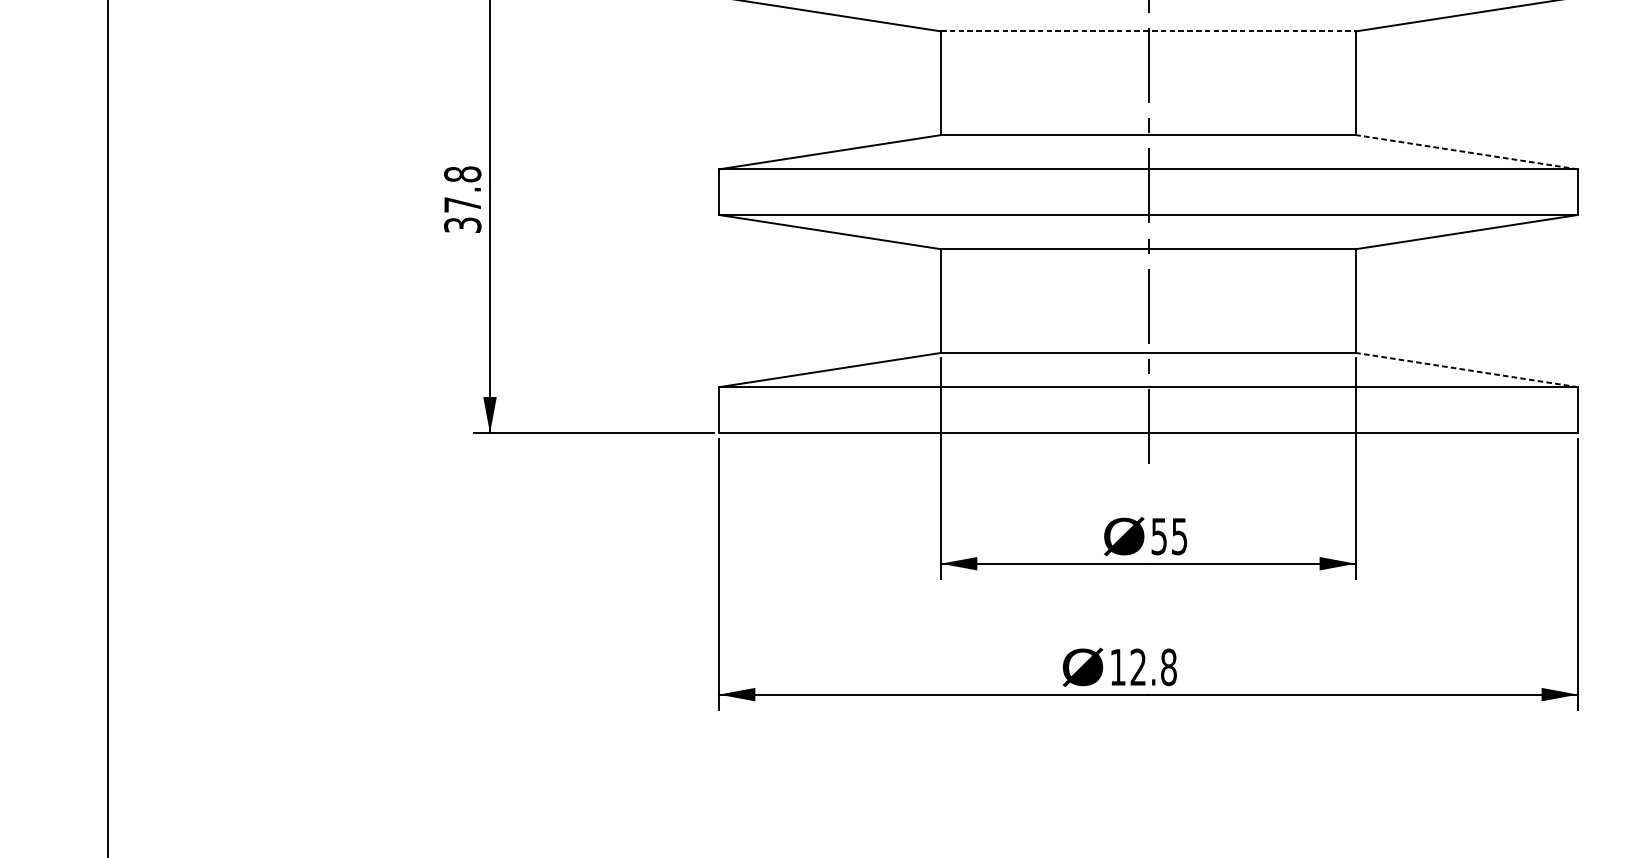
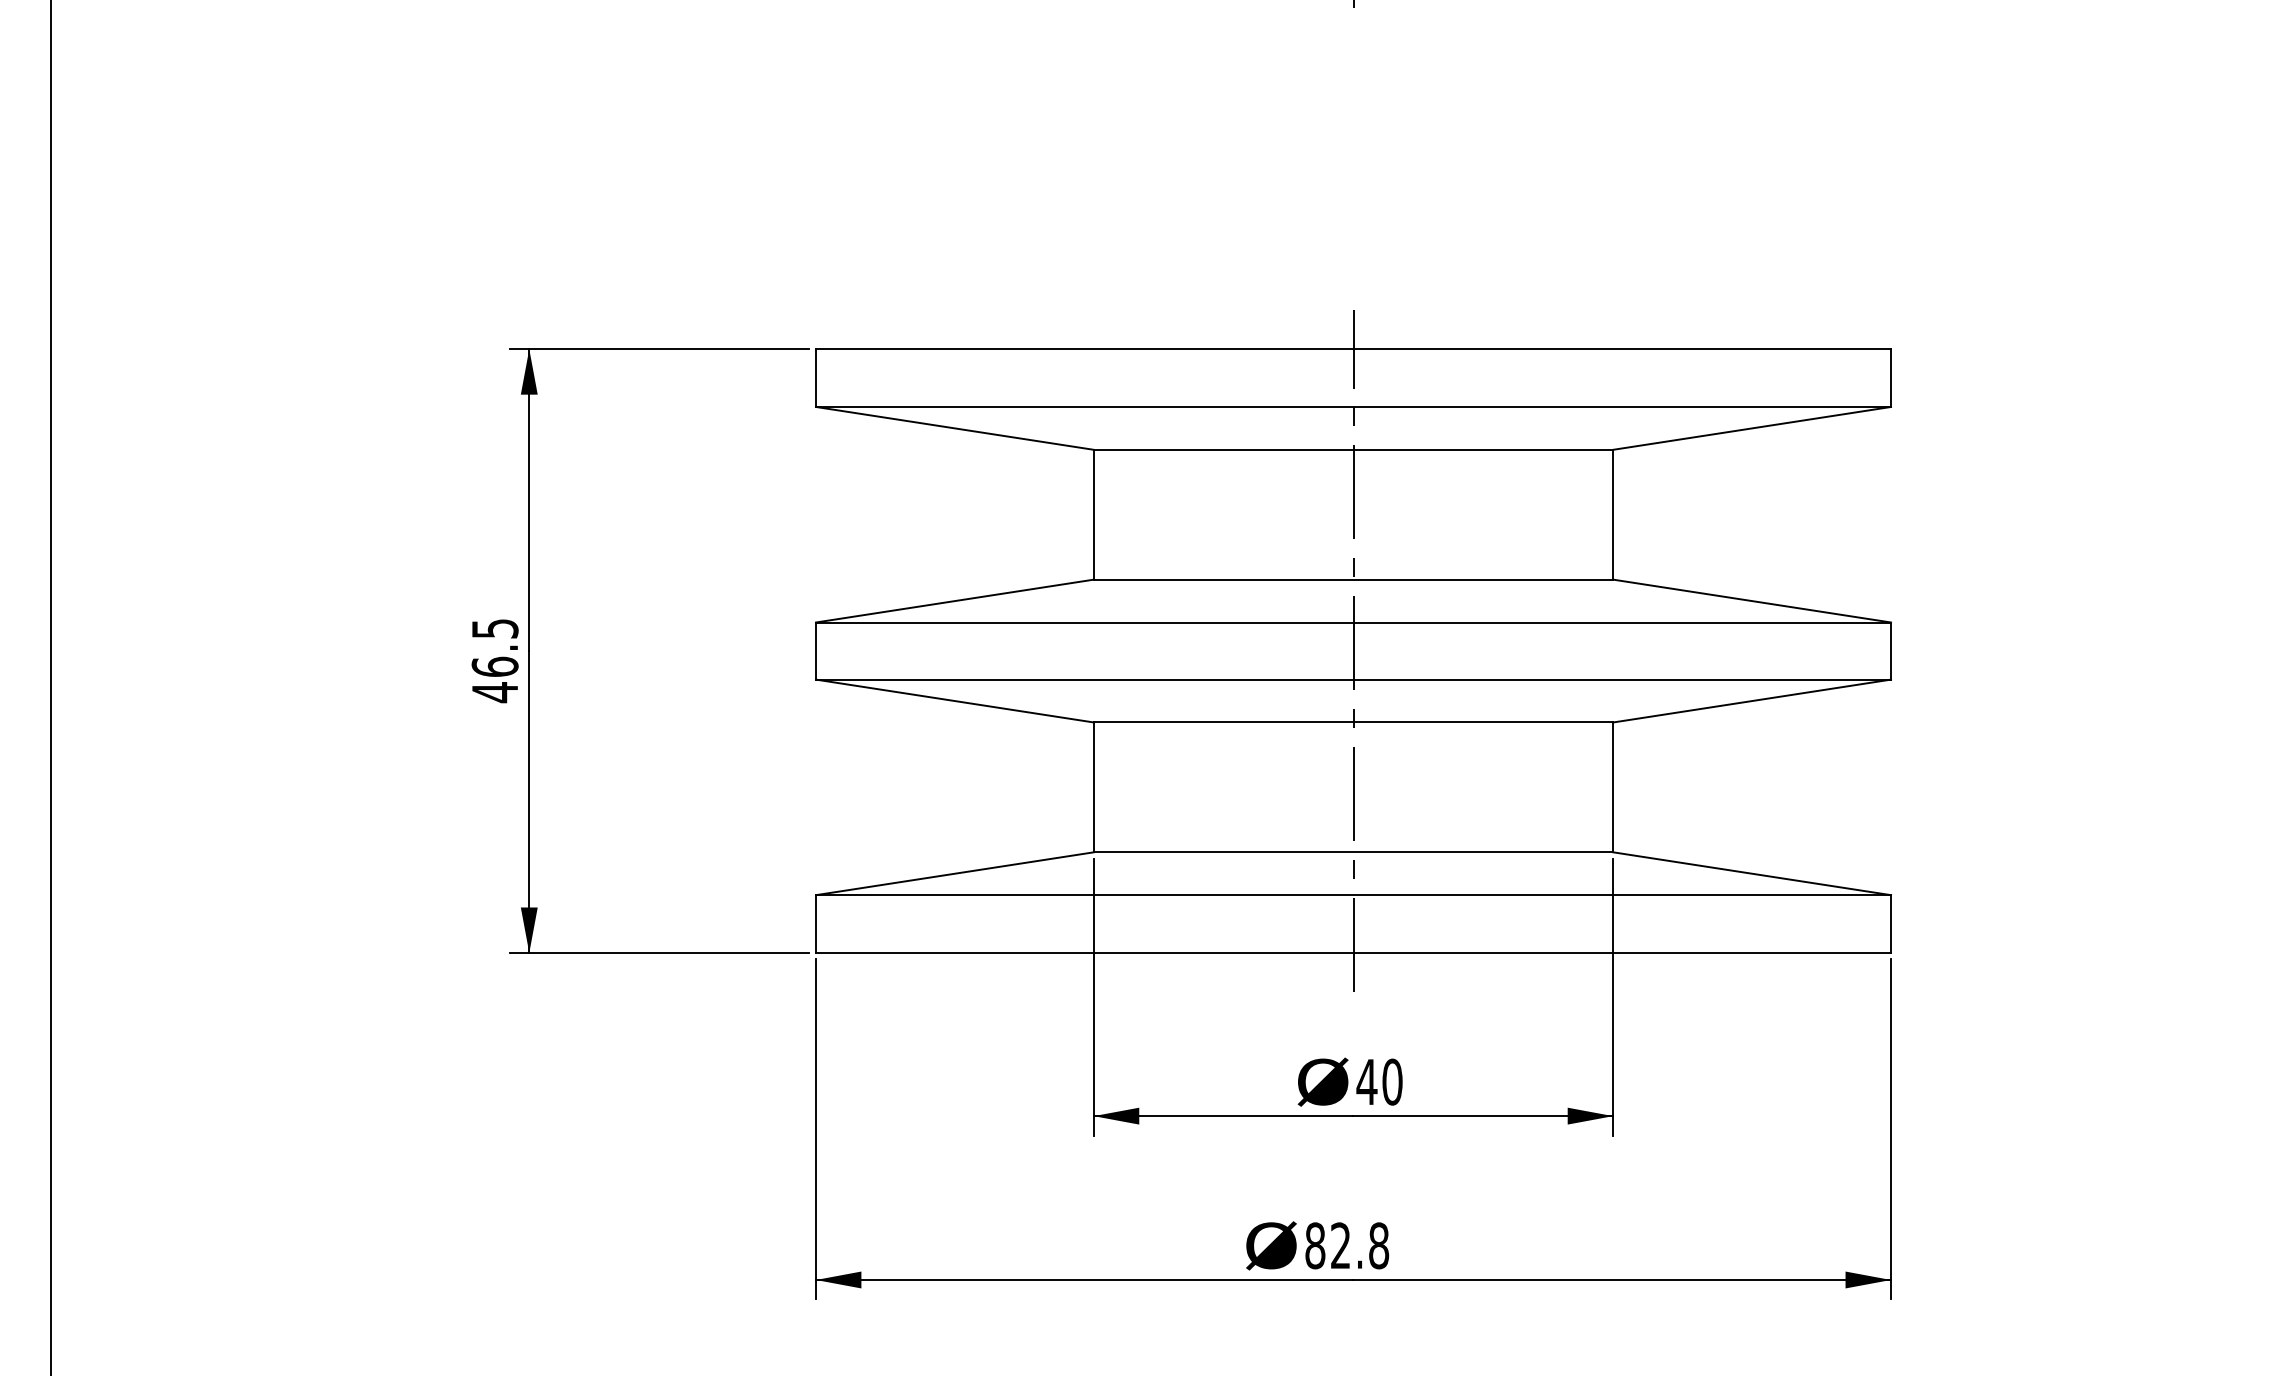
line: (1148, 31) -> (1353, 449), dashed -> solid
line: (1467, 152) -> (1752, 601), dashed -> solid
text: (462, 199) -> (494, 660), 37.8 -> 46.5
line: (1467, 369) -> (1752, 873), dashed -> solid
text: (1169, 536) -> (1379, 1081), 55 -> 40
text: (1118, 667) -> (1315, 1245), 12.8 -> 82.8

